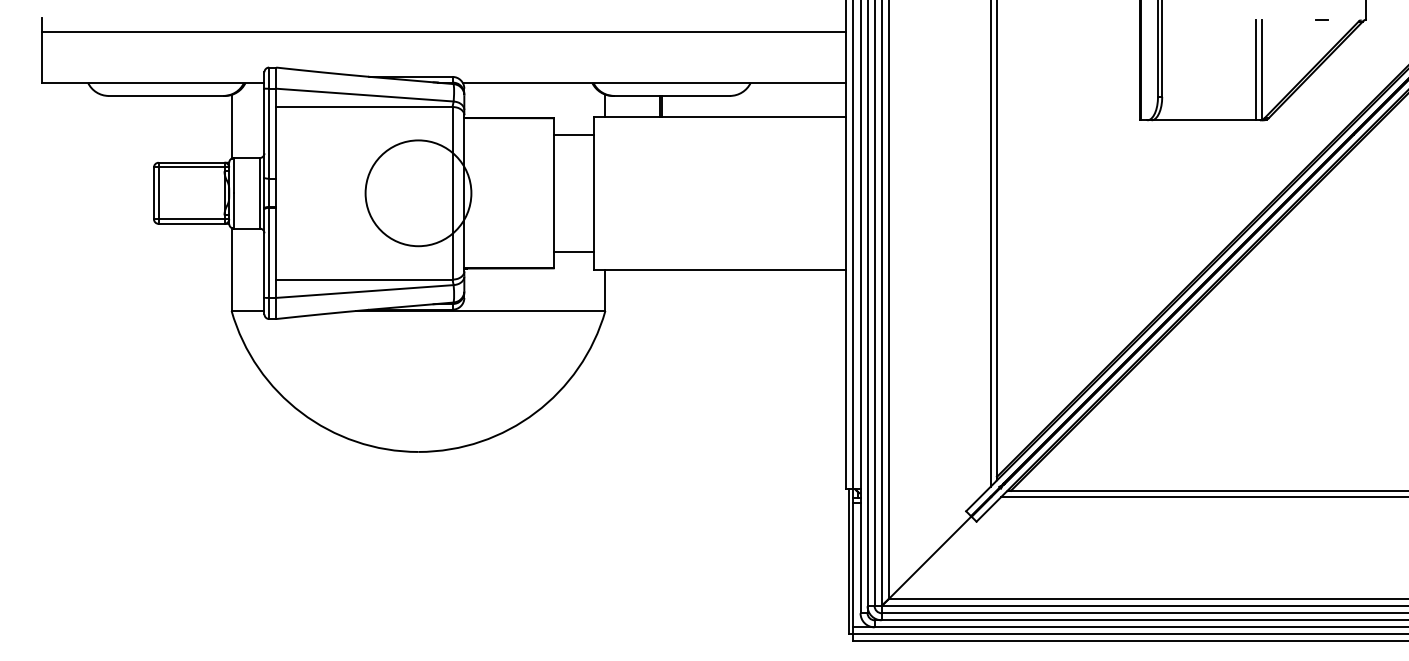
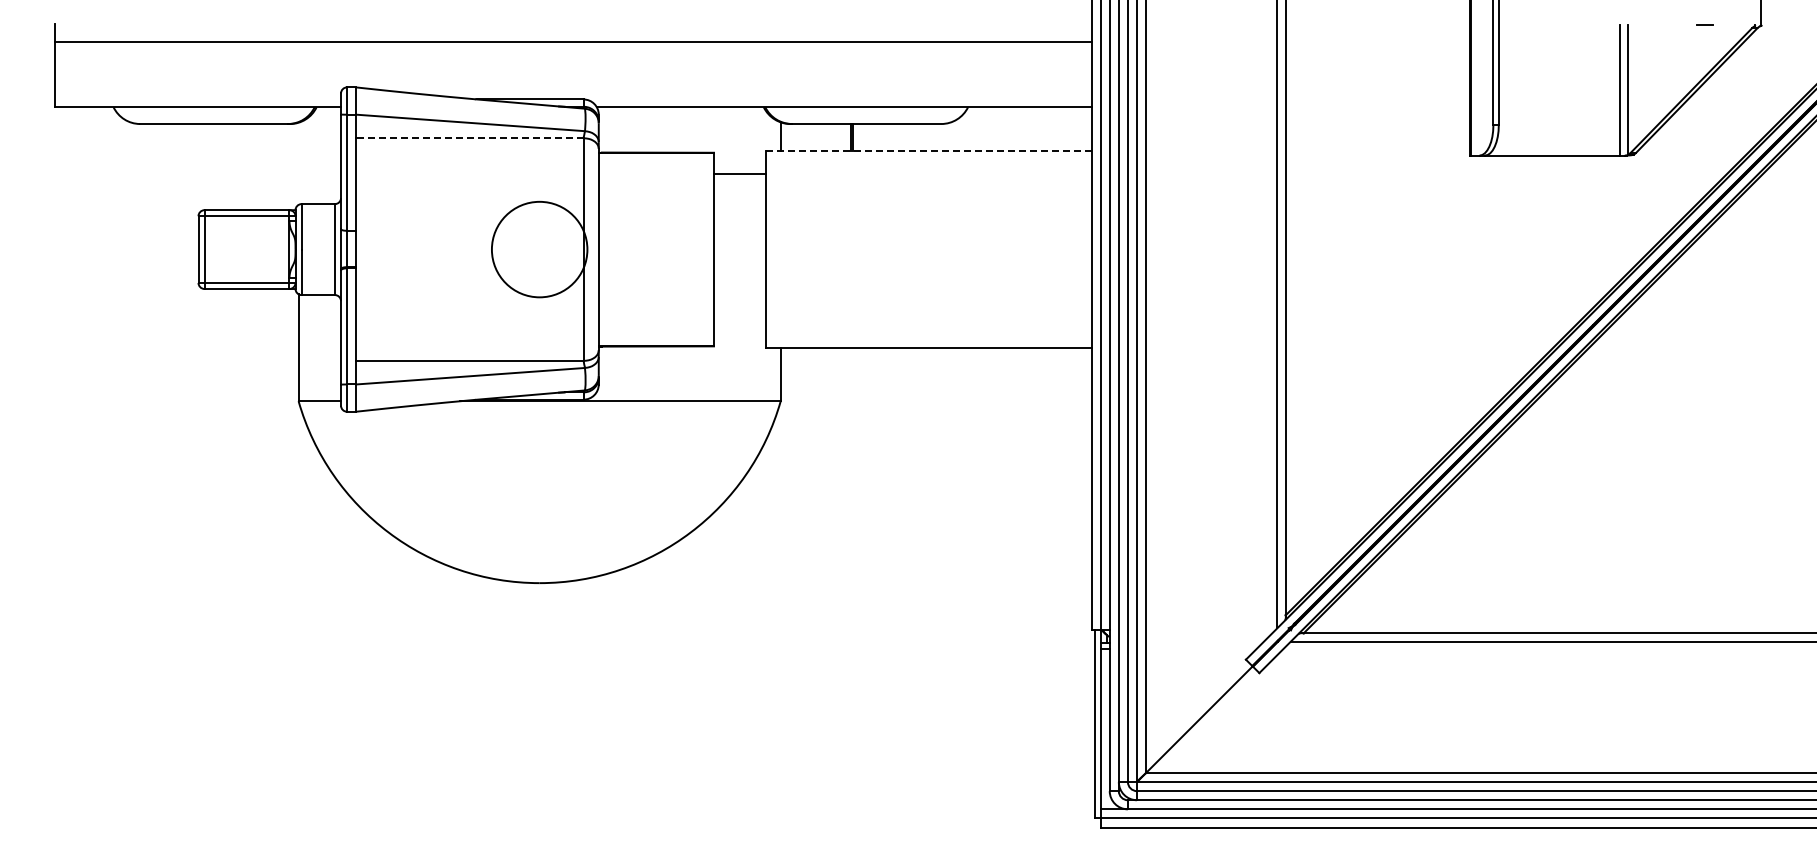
line: (364, 107) -> (469, 138), solid -> dashed
line: (720, 117) -> (928, 151), solid -> dashed
line: (231, 126) -> (298, 163), removed
circle: (418, 193) -> (539, 249), size x0.7
line: (573, 252) -> (739, 325), removed

